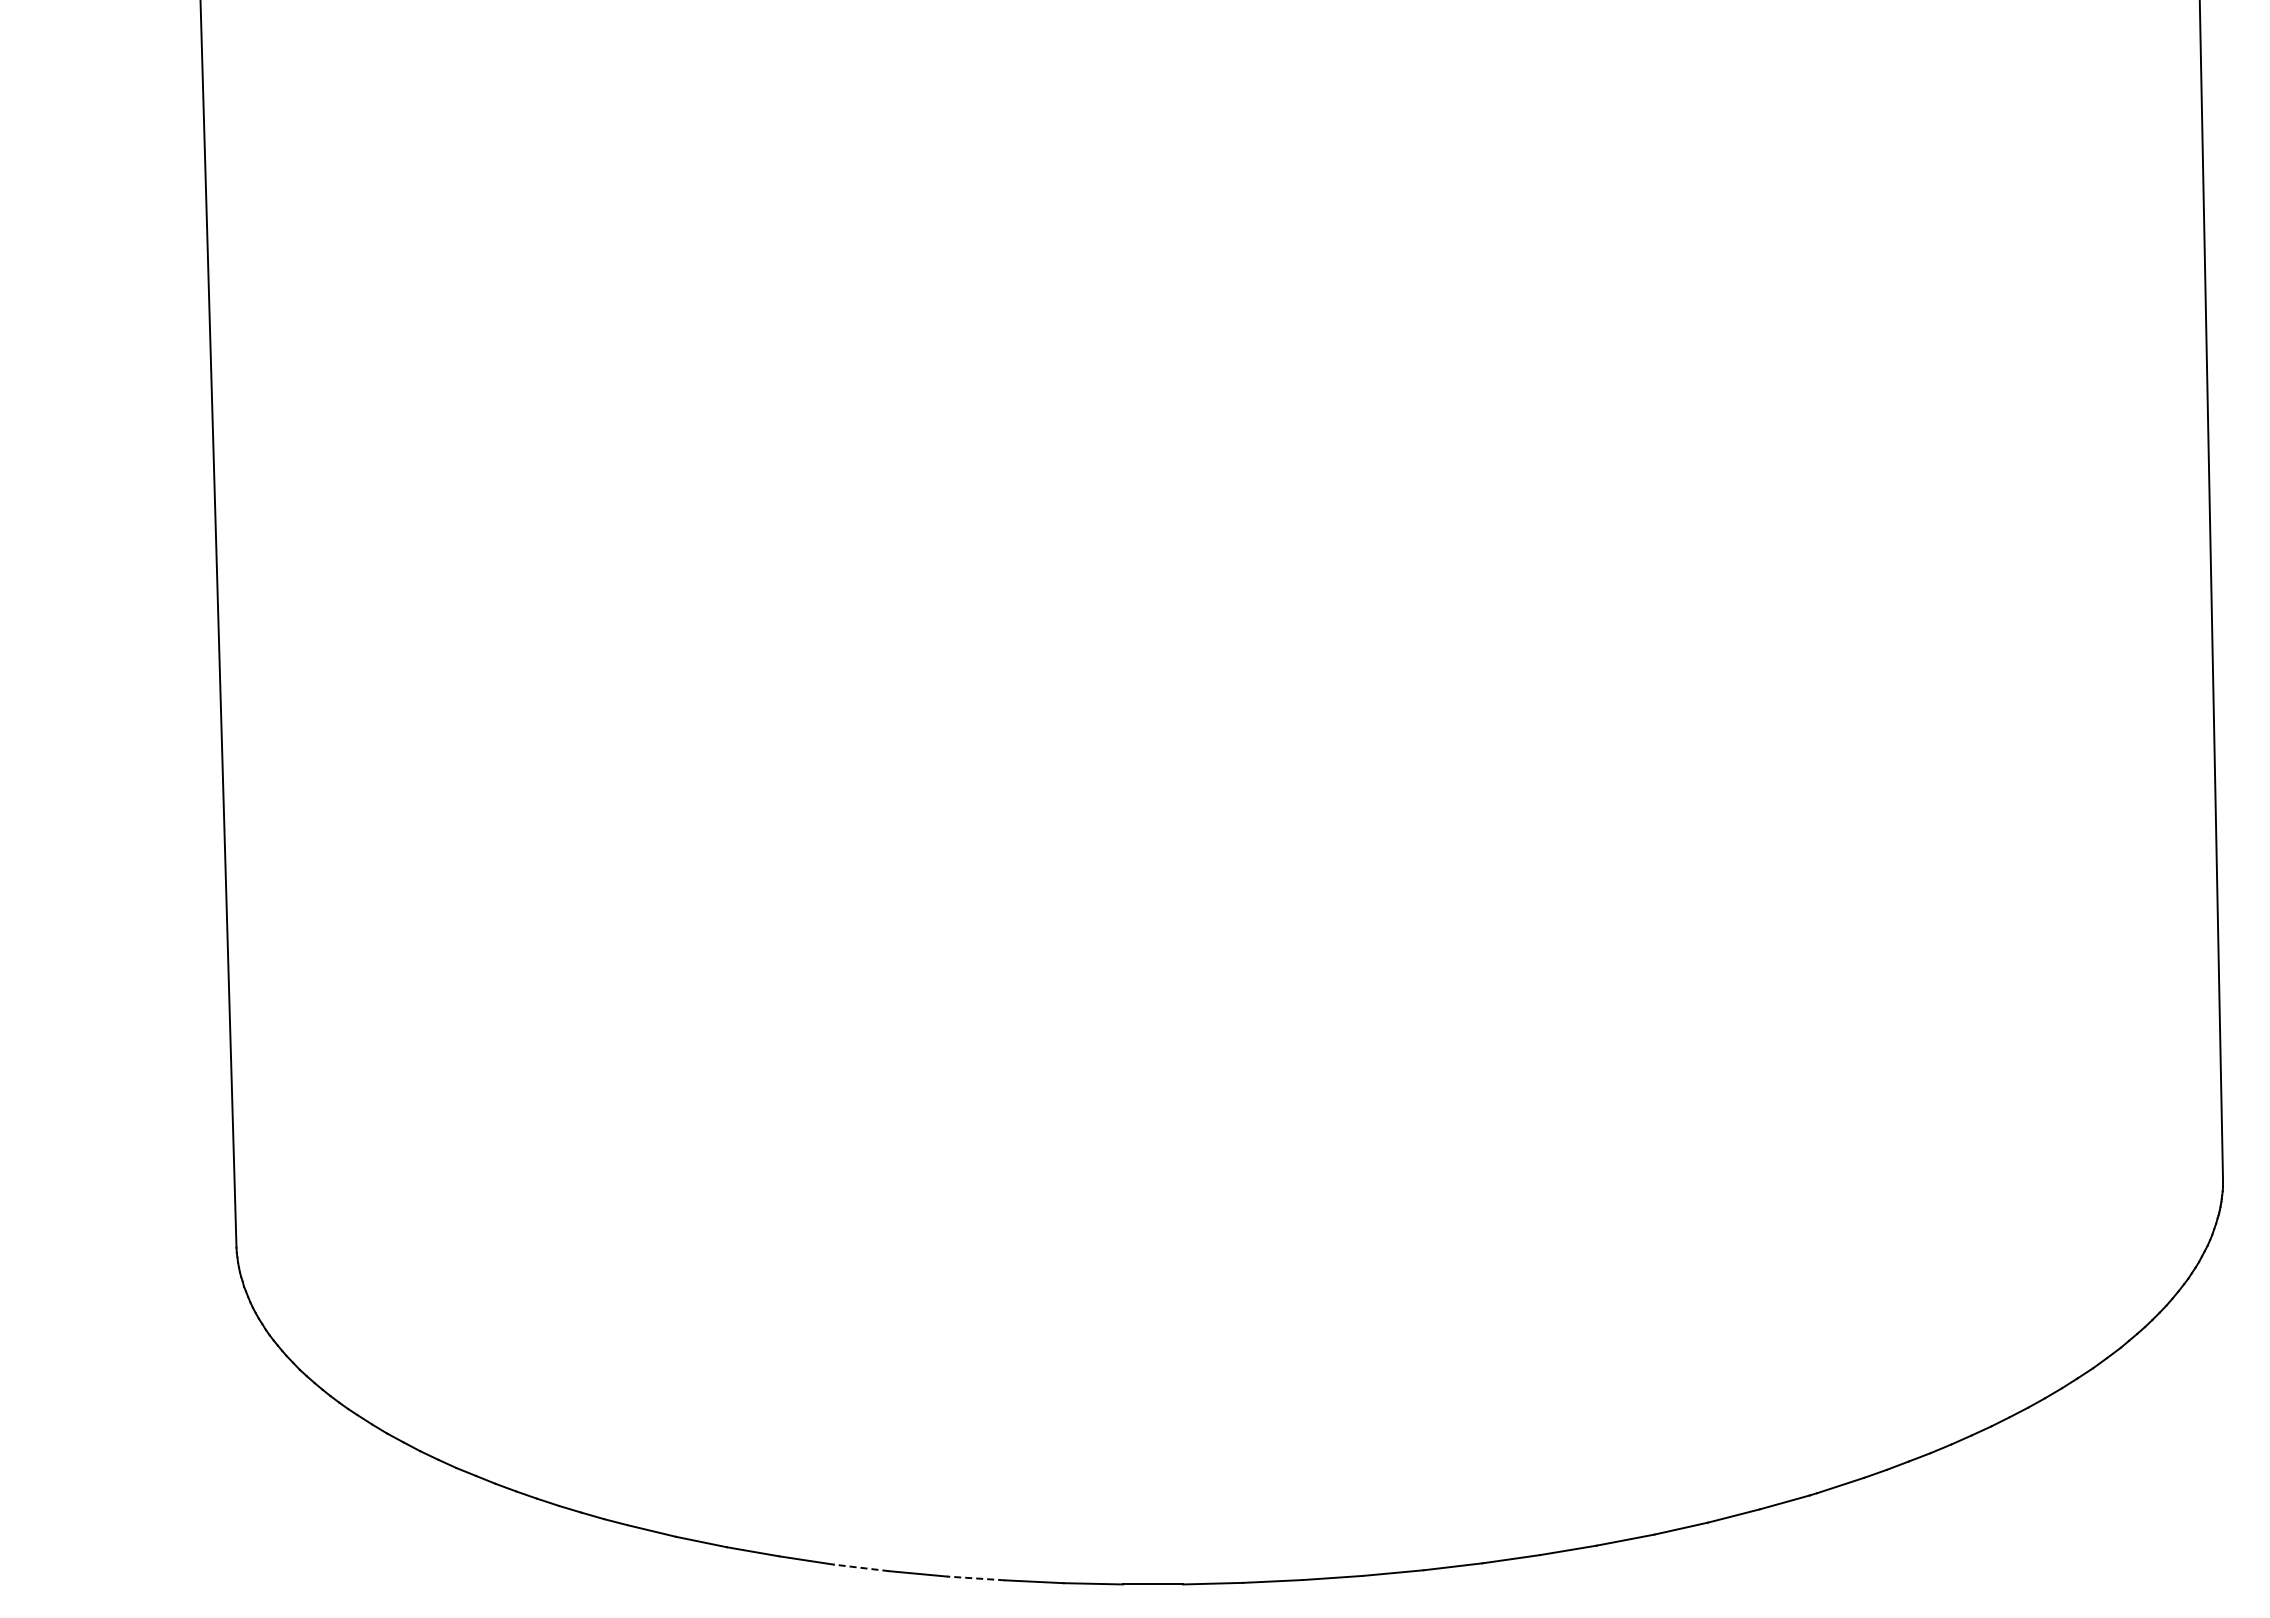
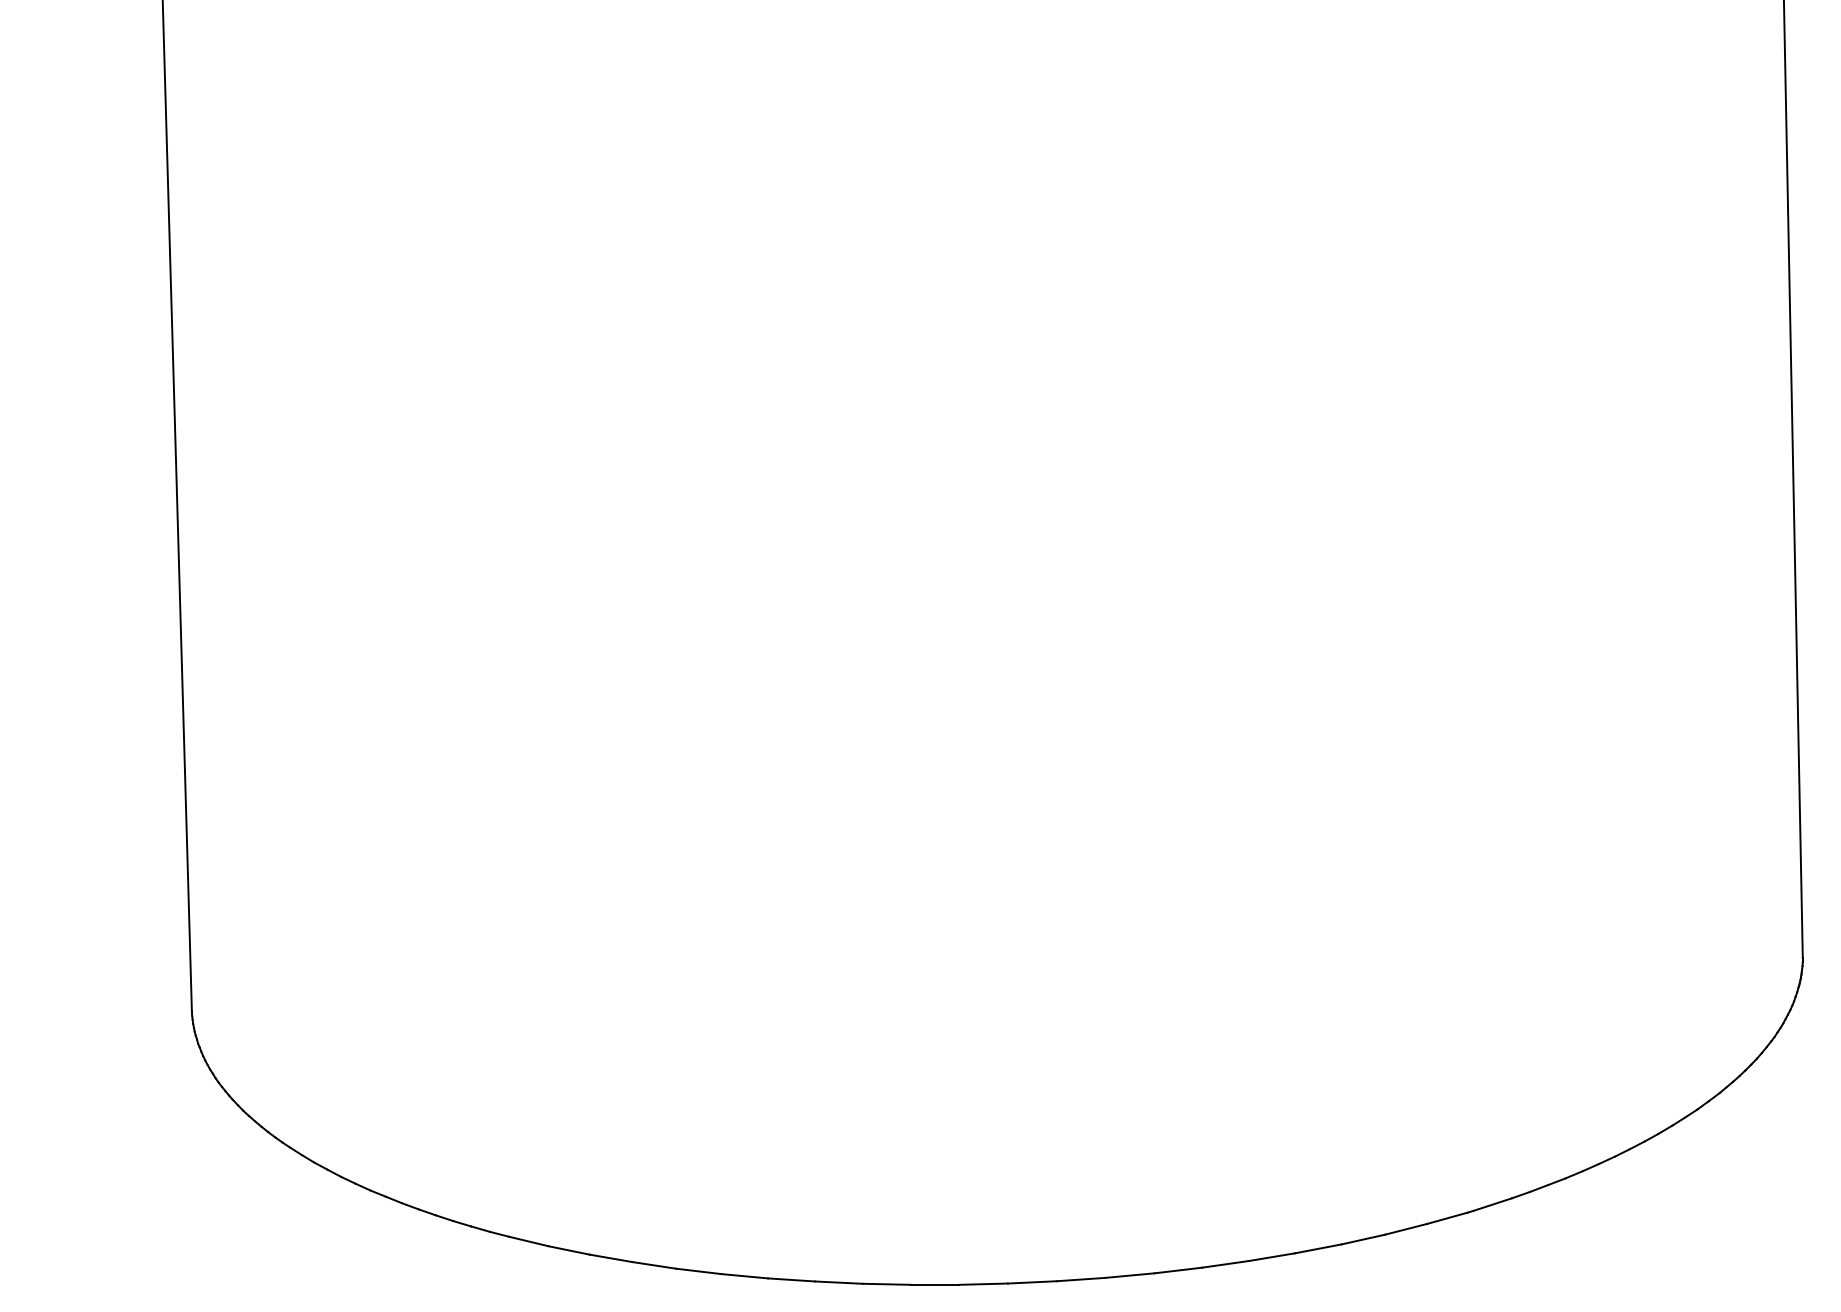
line: (860, 1567) -> (697, 1271), dashed -> solid
line: (975, 1578) -> (791, 1279), dashed -> solid

